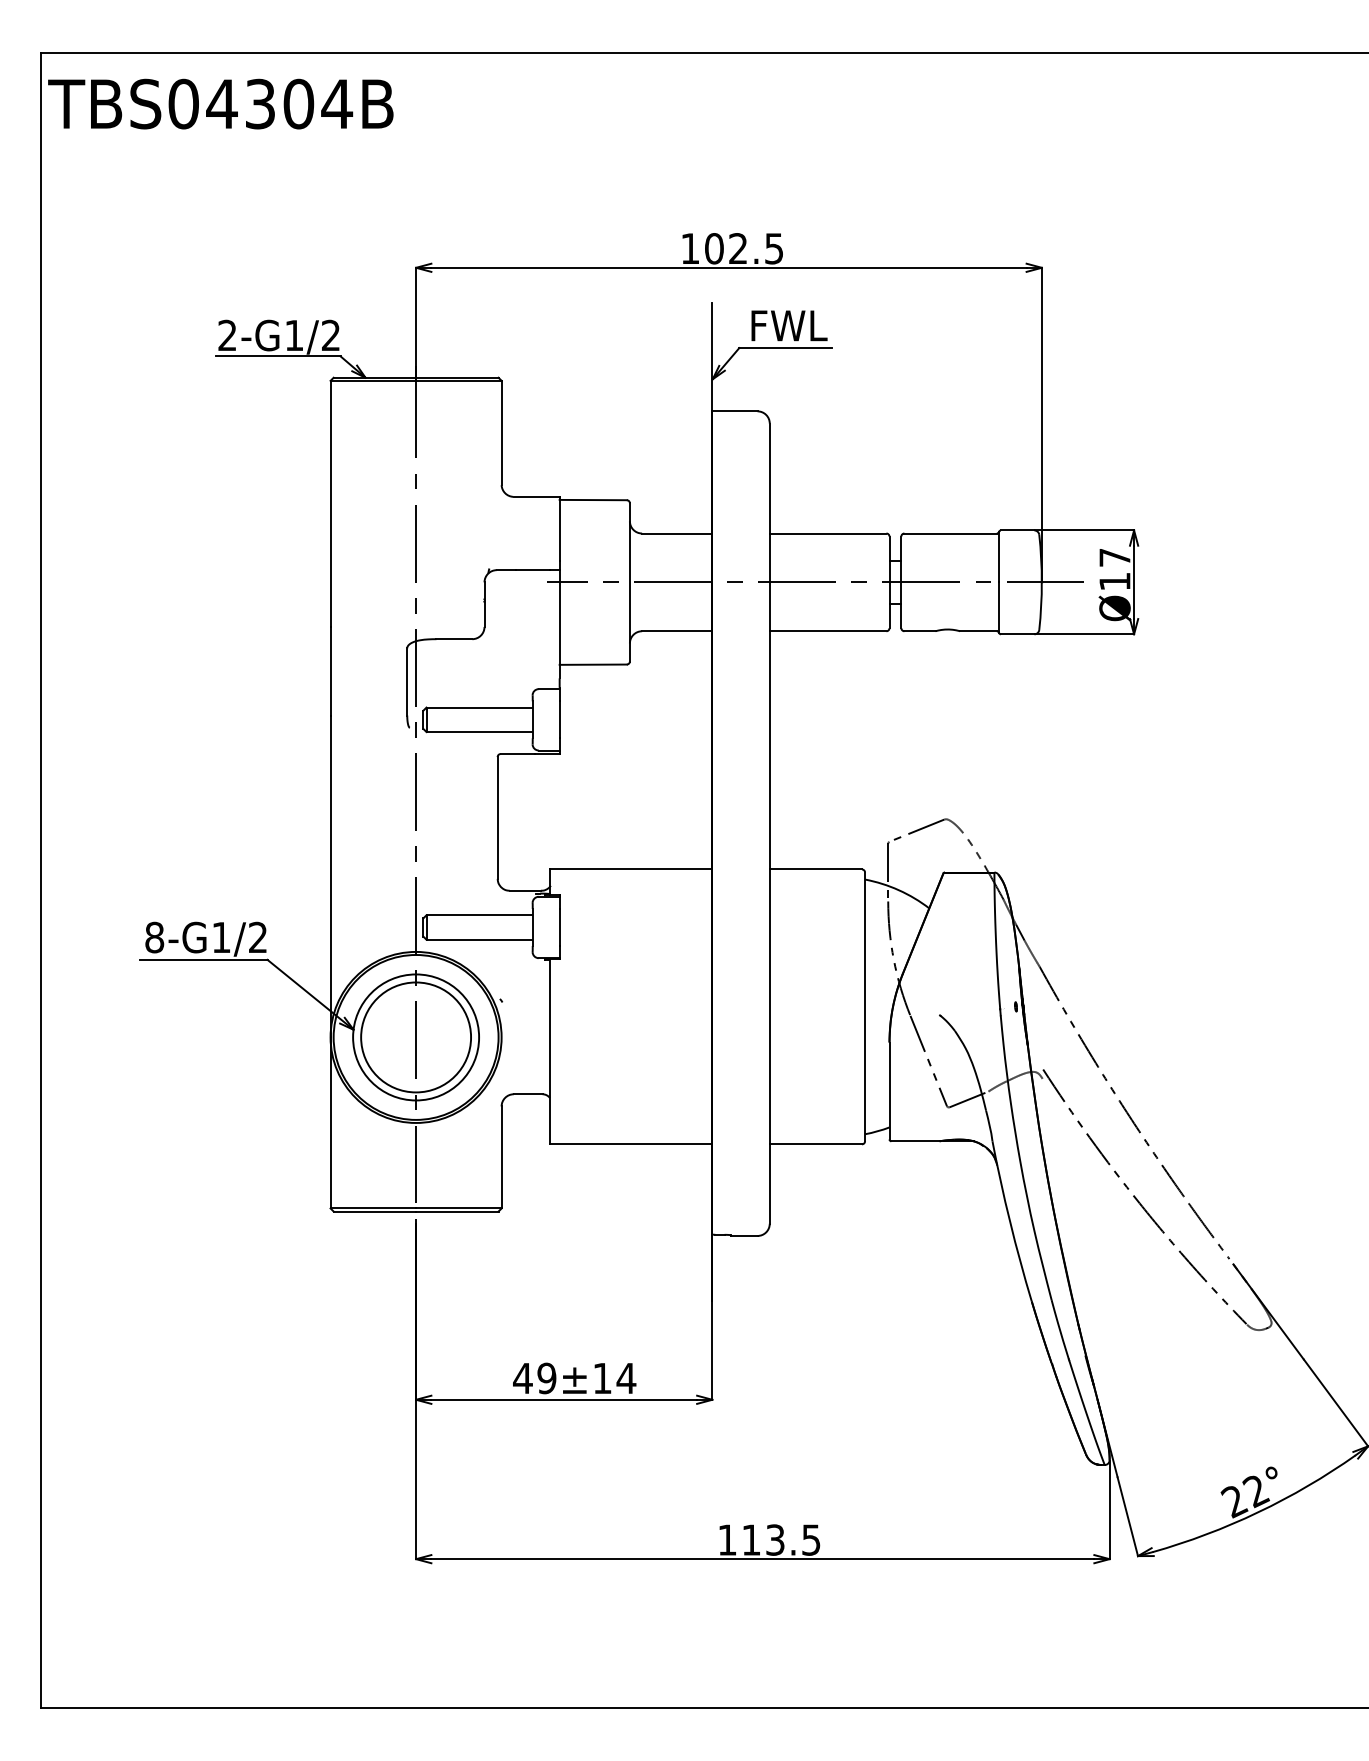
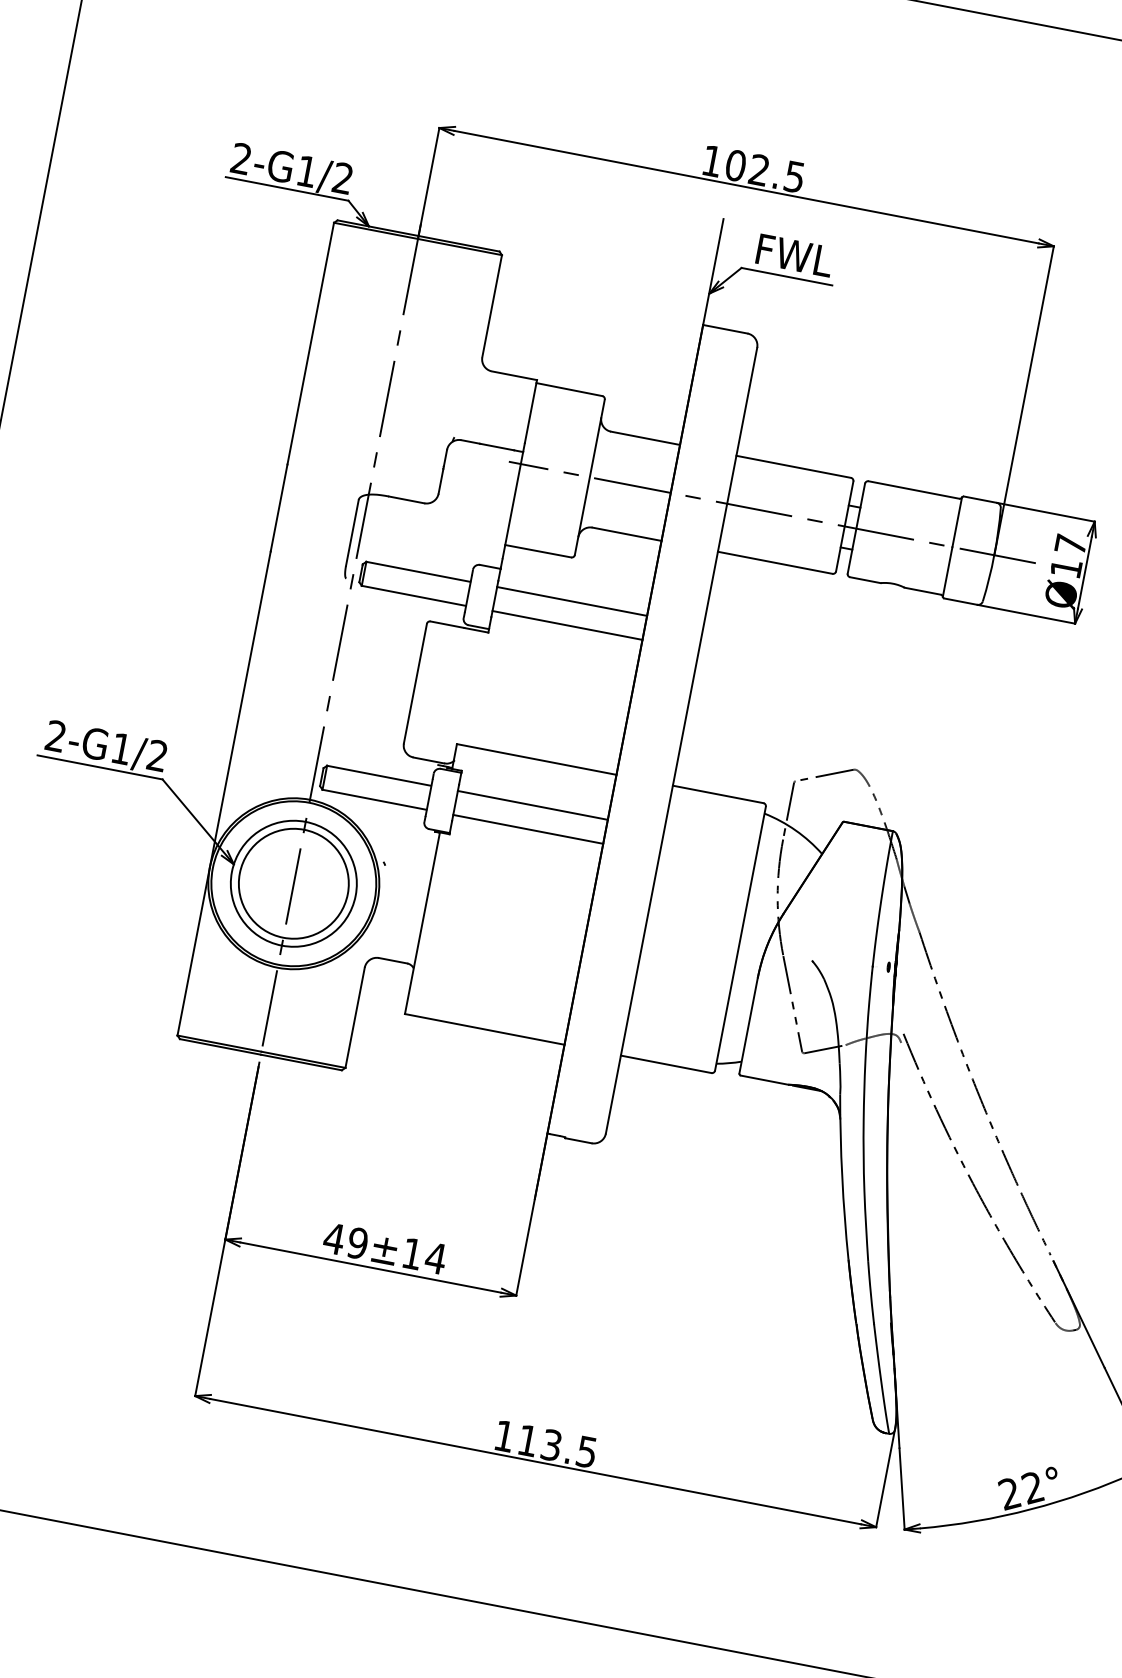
line: (635, 707) -> (571, 601), added
line: (635, 732) -> (566, 625), added
line: (635, 915) -> (532, 805), added
text: (154, 937) -> (55, 736), 8-G1/2 -> 2-G1/2
line: (635, 939) -> (527, 829), added

